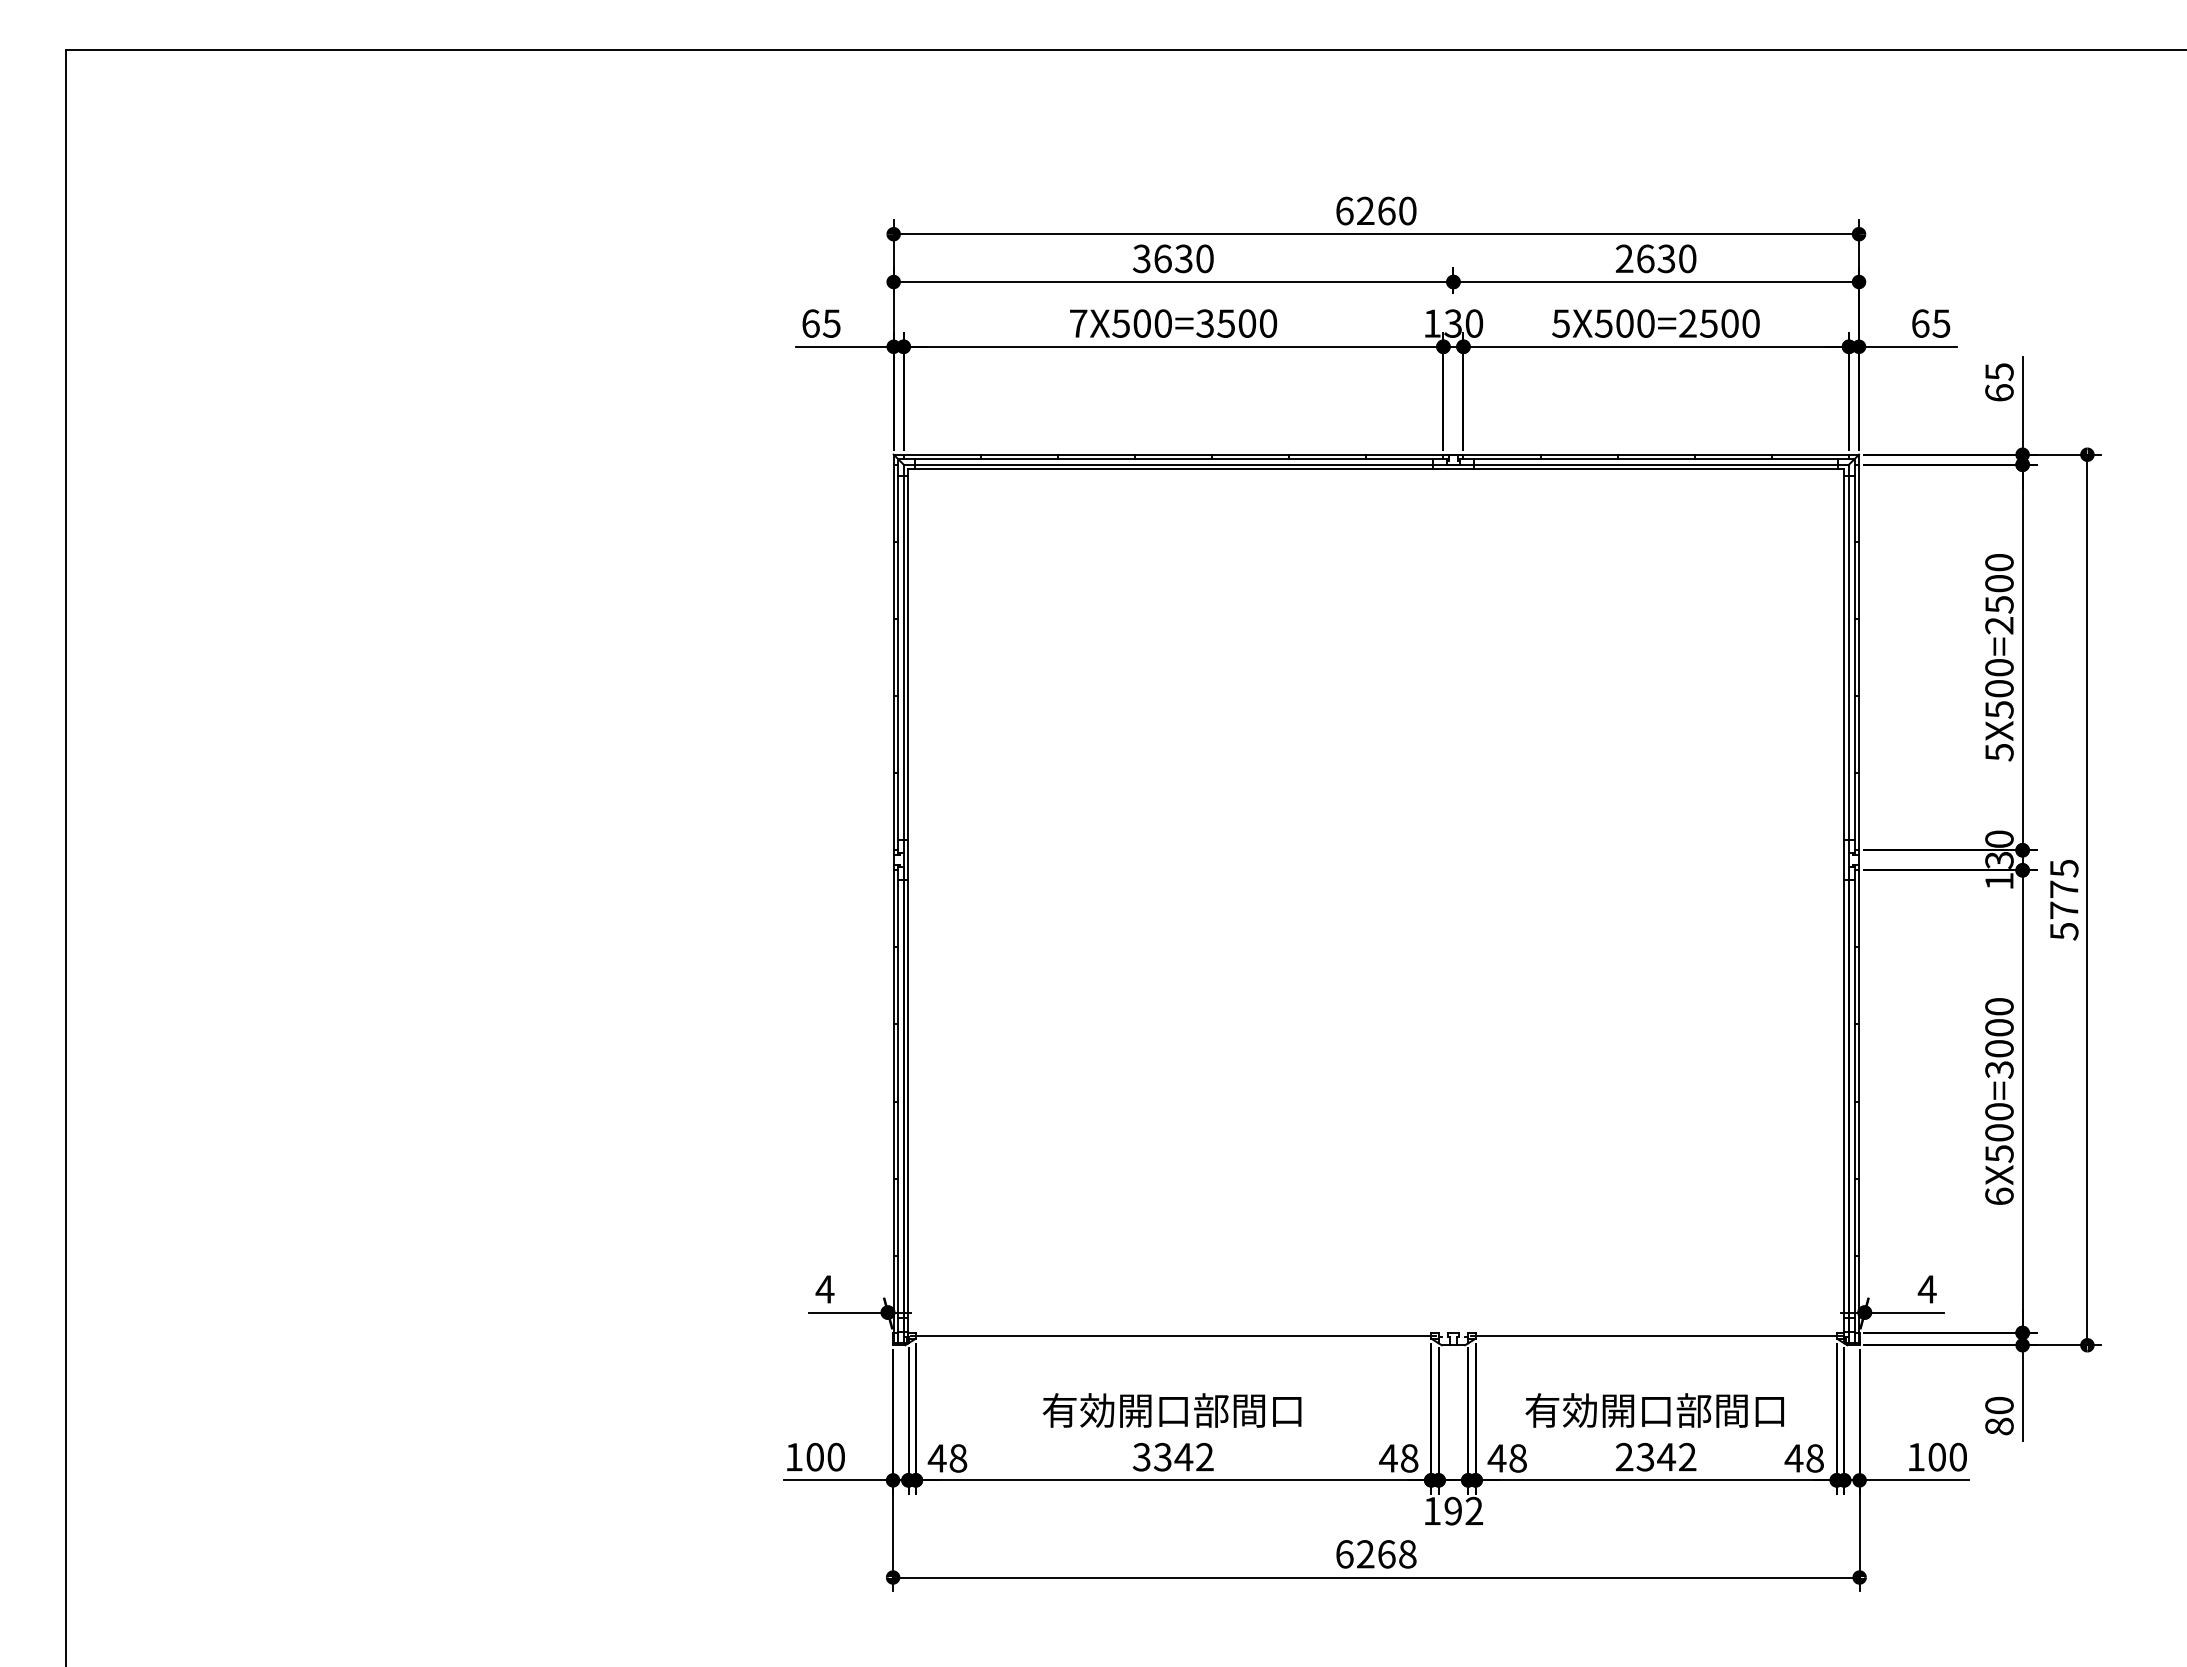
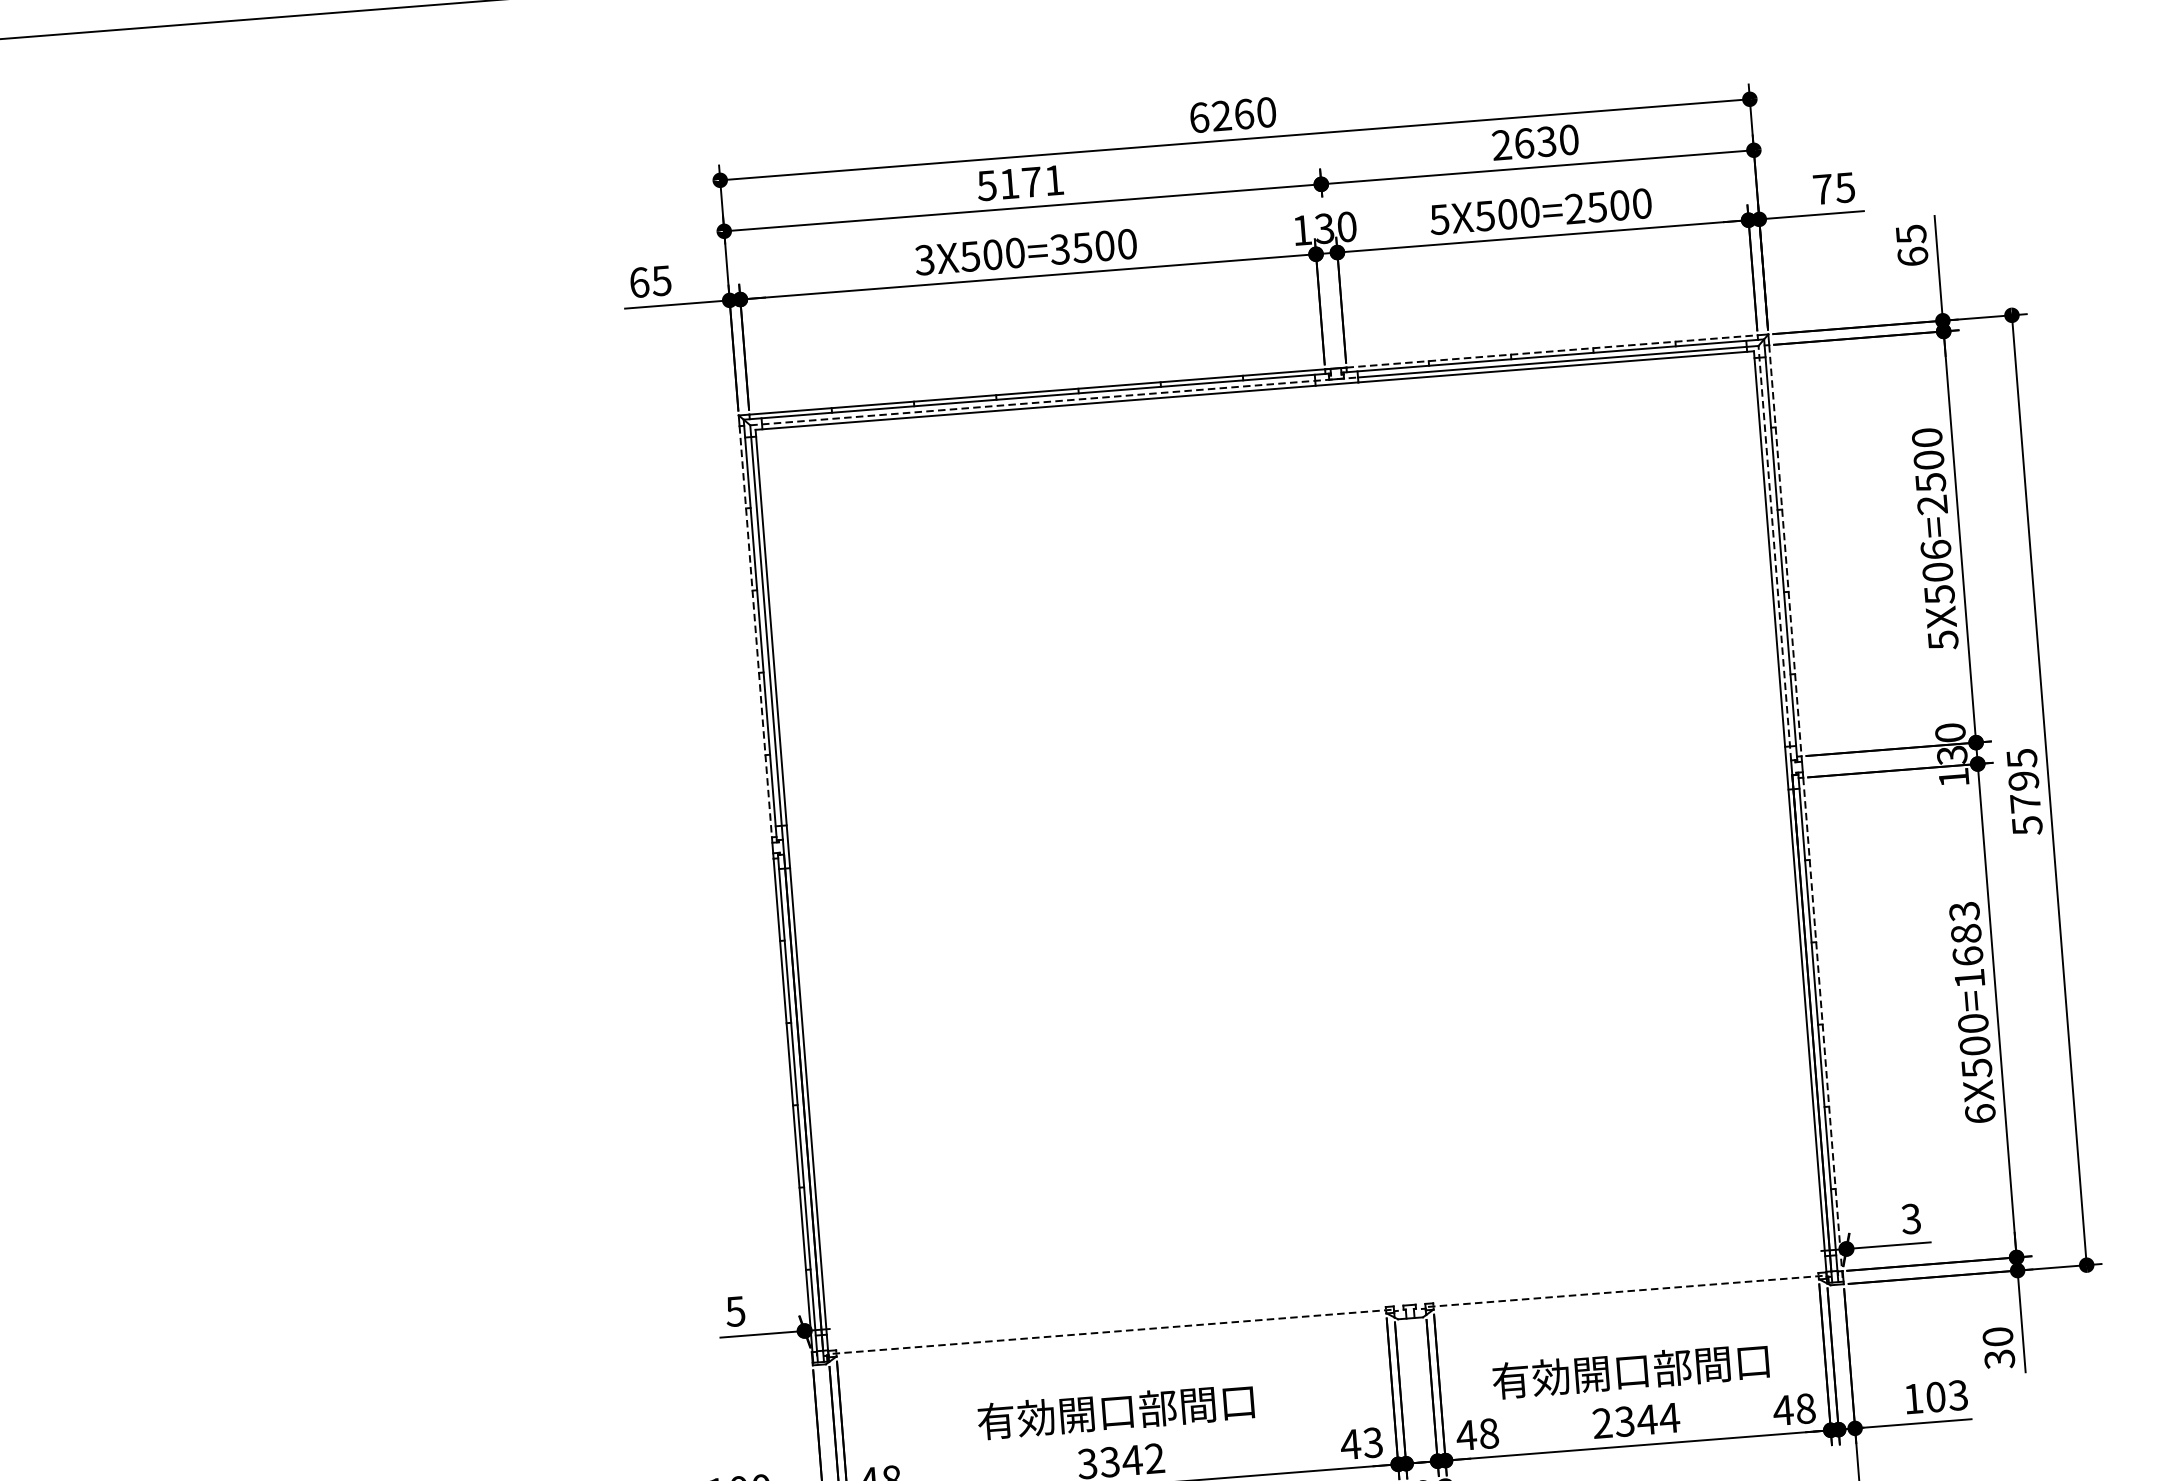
text: (1173, 258) -> (1020, 182), 3630 -> 5171
text: (1078, 323) -> (924, 260), 7X500=3500 -> 3X500=3500
text: (1920, 323) -> (1822, 189), 65 -> 75
line: (1656, 454) -> (1552, 351), solid -> dashed
line: (1188, 464) -> (1054, 401), solid -> dashed
line: (893, 657) -> (755, 631), solid -> dashed
line: (1859, 657) -> (1785, 550), solid -> dashed
line: (1849, 658) -> (1775, 552), solid -> dashed
text: (1999, 667) -> (1936, 549), 5X500=2500 -> 5X506=2500
text: (2064, 889) -> (2024, 780), 5775 -> 5795
text: (1999, 1038) -> (1967, 945), 6X500=3000 -> 6X500=1683
line: (1859, 1107) -> (1823, 1030), solid -> dashed
text: (824, 1289) -> (735, 1311), 4 -> 5
text: (1926, 1289) -> (1910, 1219), 4 -> 3
line: (1173, 1335) -> (1111, 1331), solid -> dashed
line: (1656, 1335) -> (1626, 1290), solid -> dashed
text: (1999, 1426) -> (1999, 1359), 80 -> 30
text: (1687, 1456) -> (1669, 1417), 2342 -> 2344
text: (1957, 1457) -> (1957, 1395), 100 -> 103
text: (1409, 1458) -> (1373, 1442), 48 -> 43

